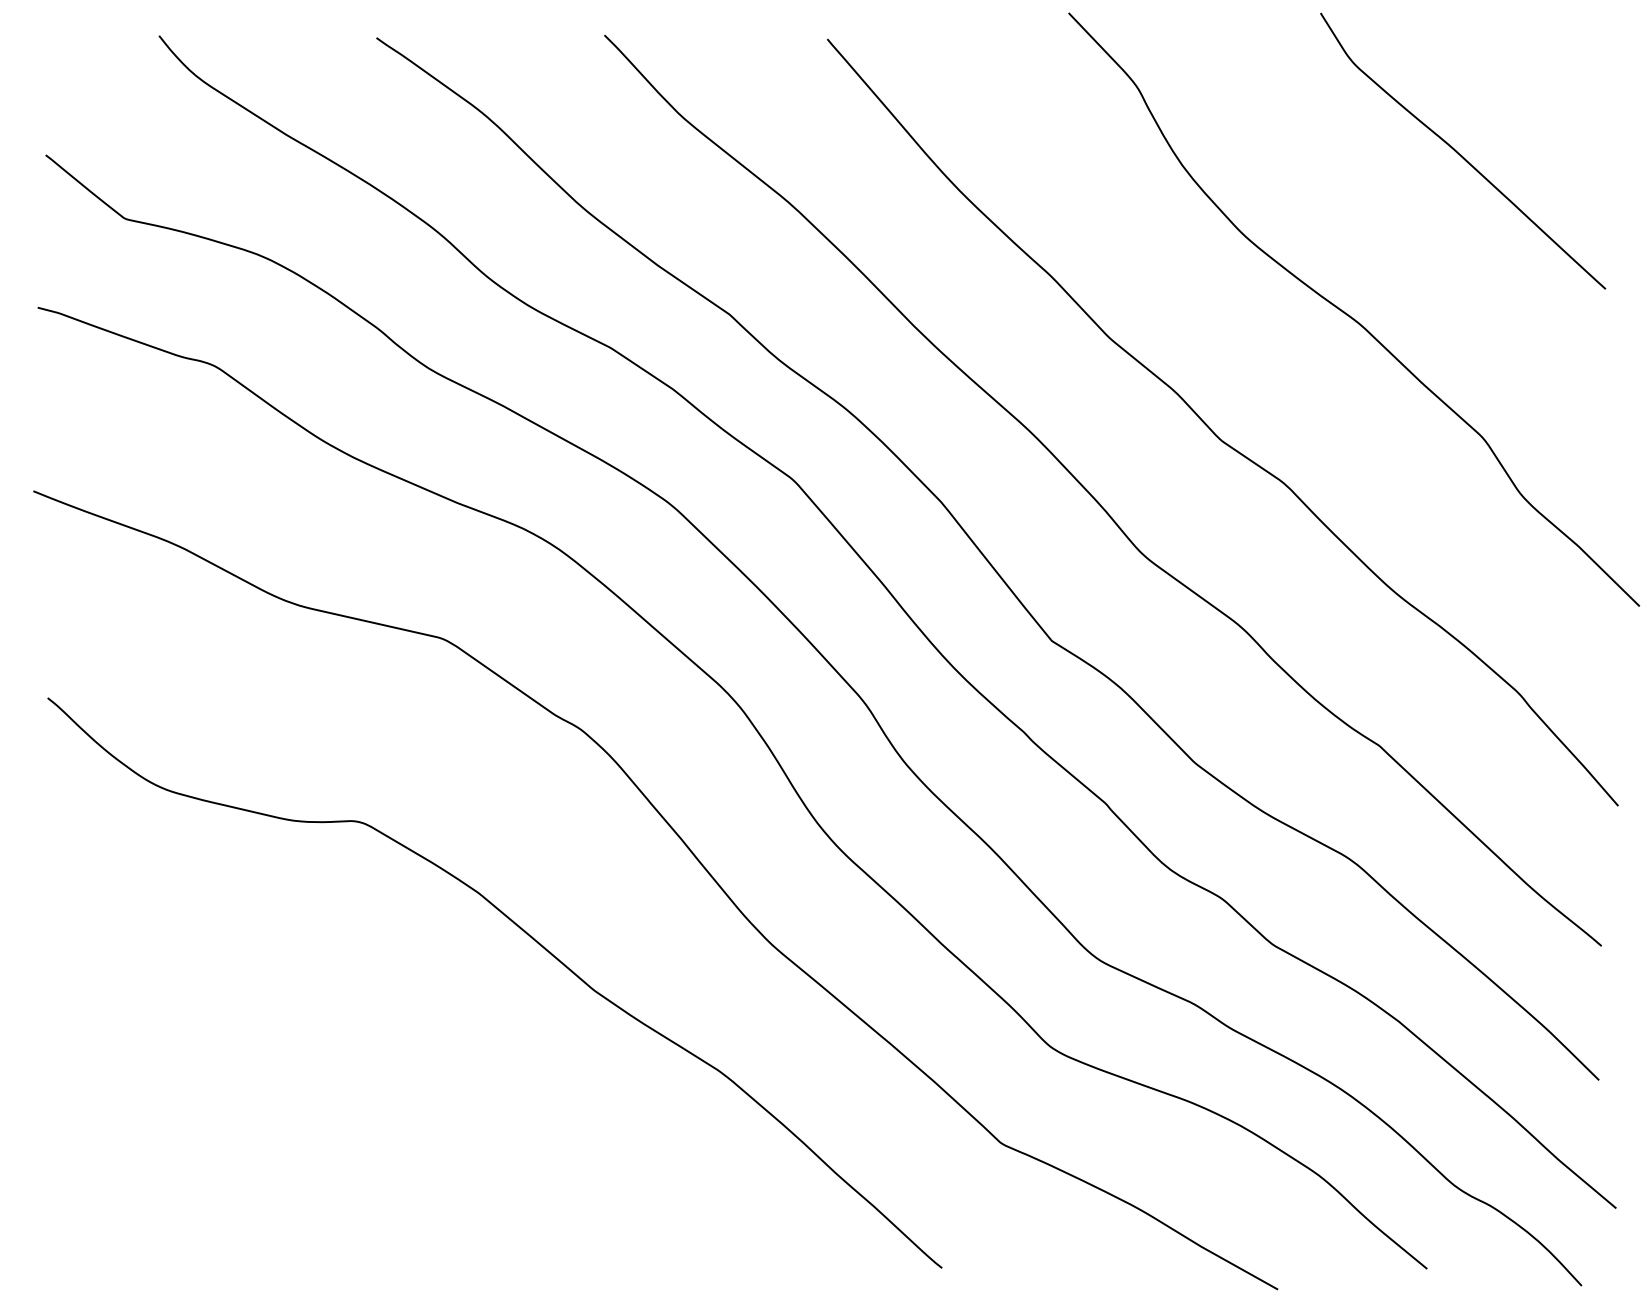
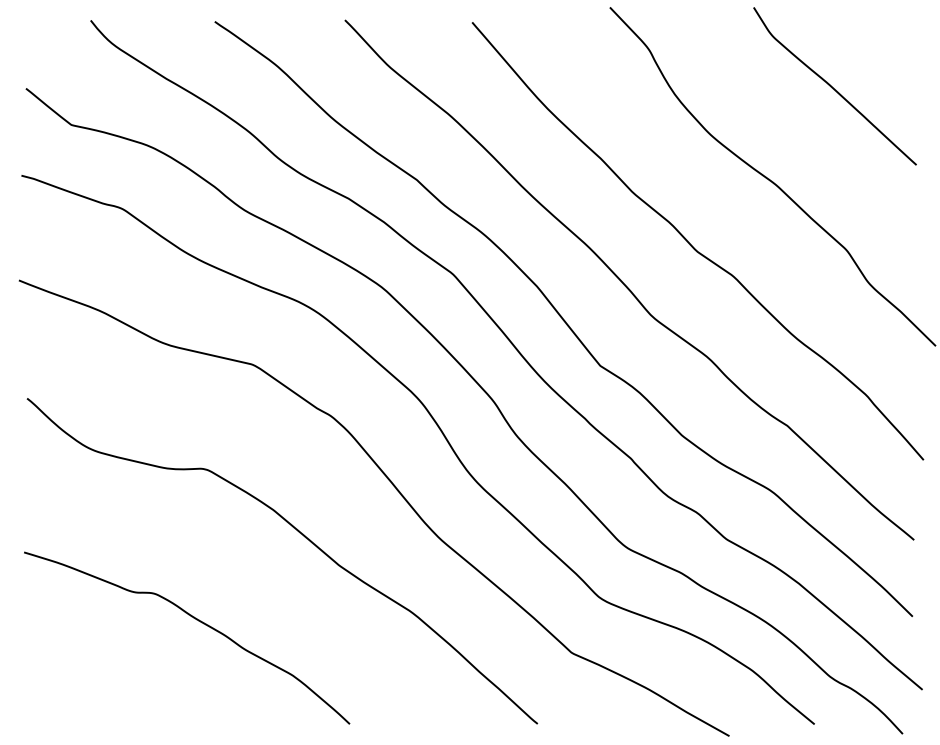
curve: (344, 1086) -> (196, 620), added

